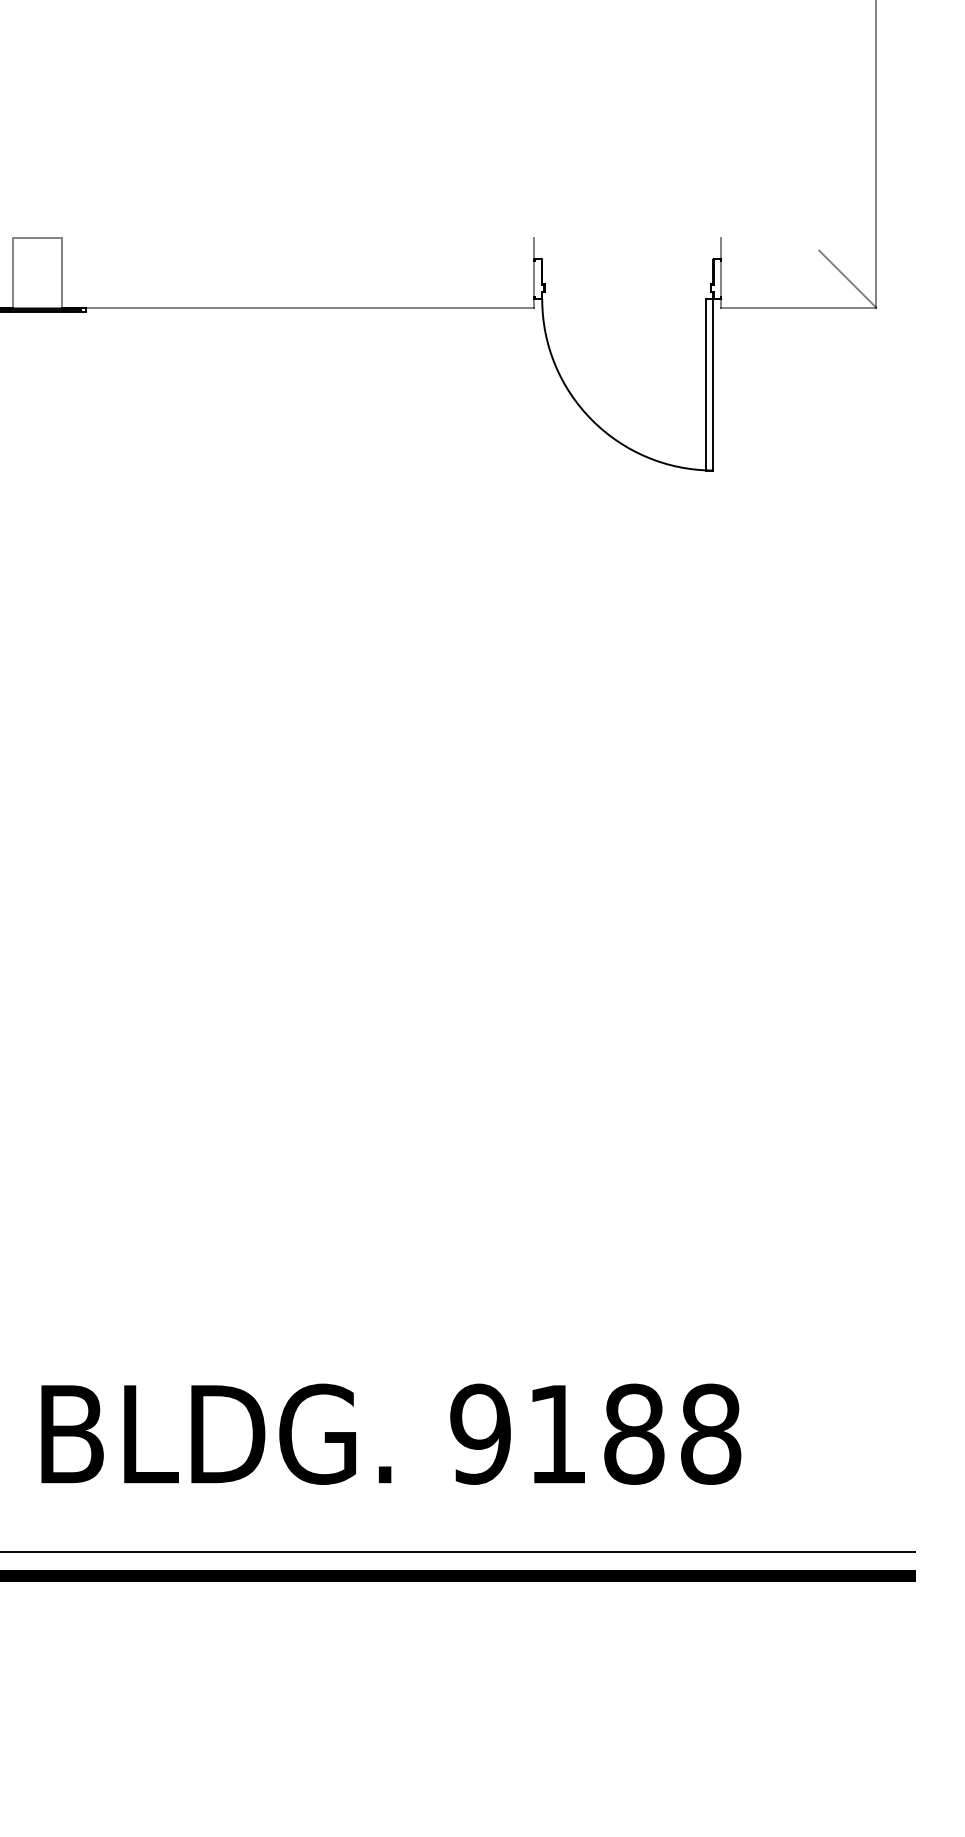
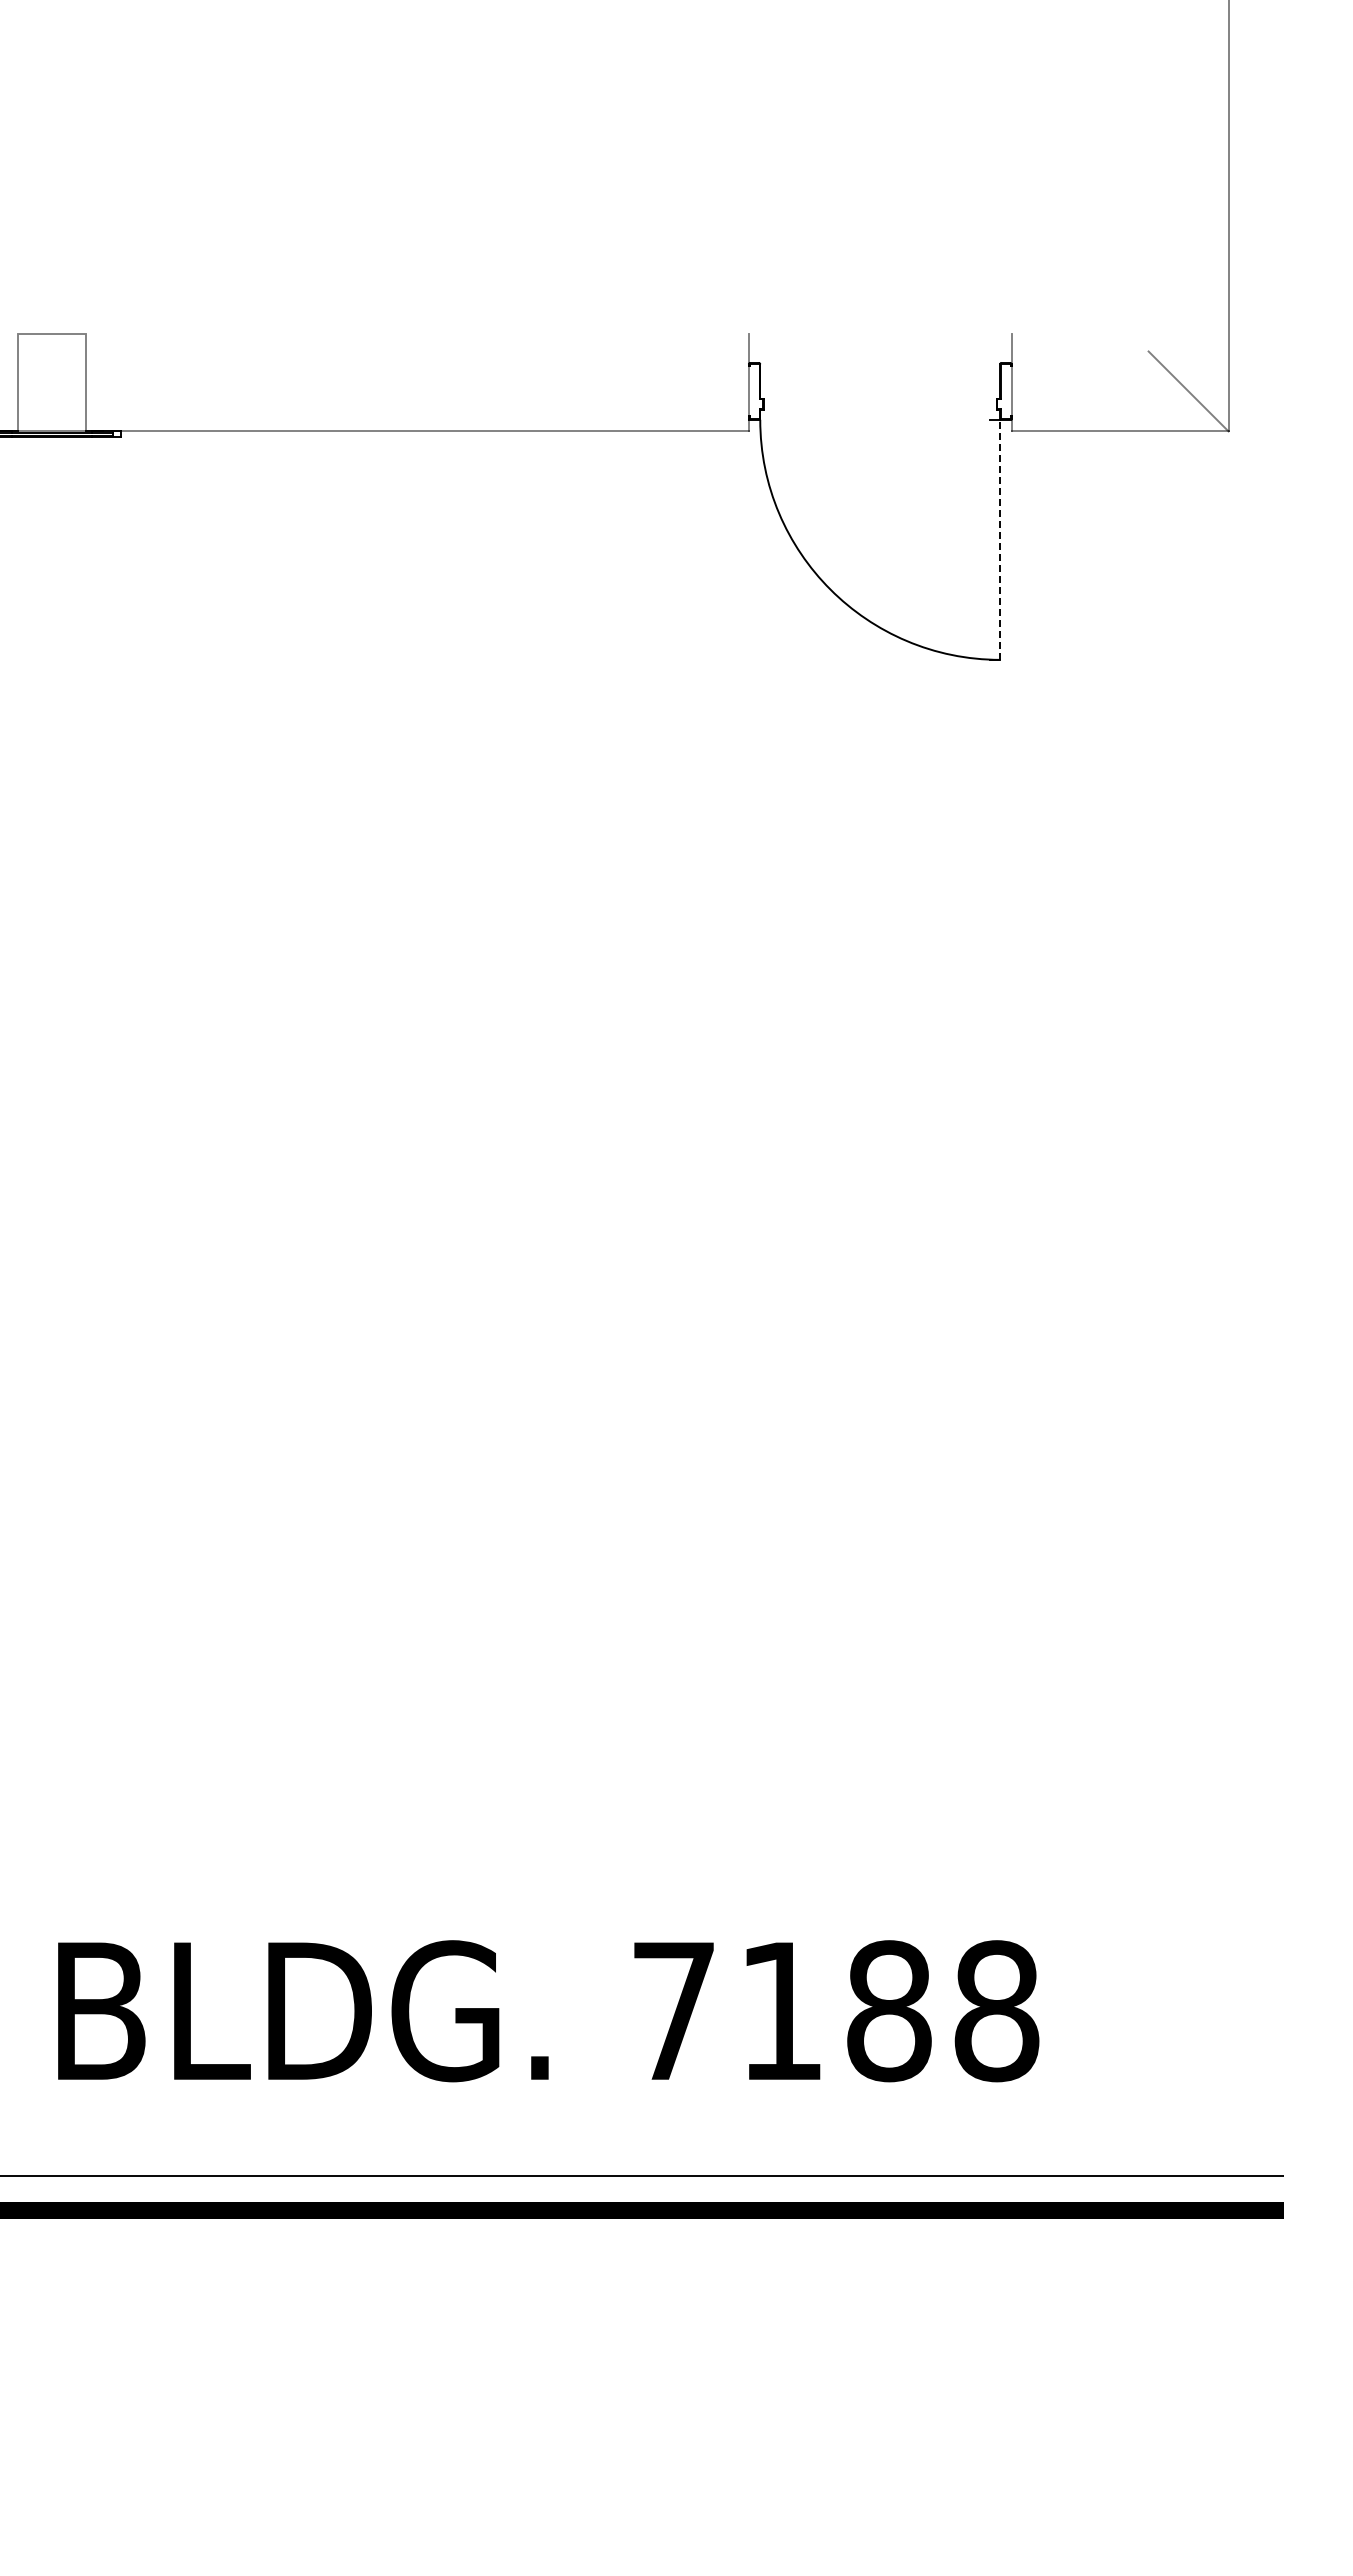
line: (706, 384) -> (990, 539), removed
line: (713, 384) -> (1000, 539), solid -> dashed
text: (480, 1434) -> (673, 2011), 9188 -> 7188

